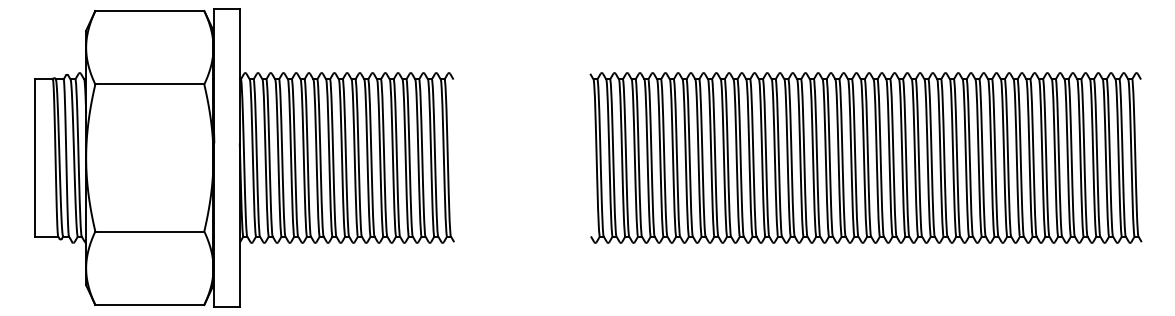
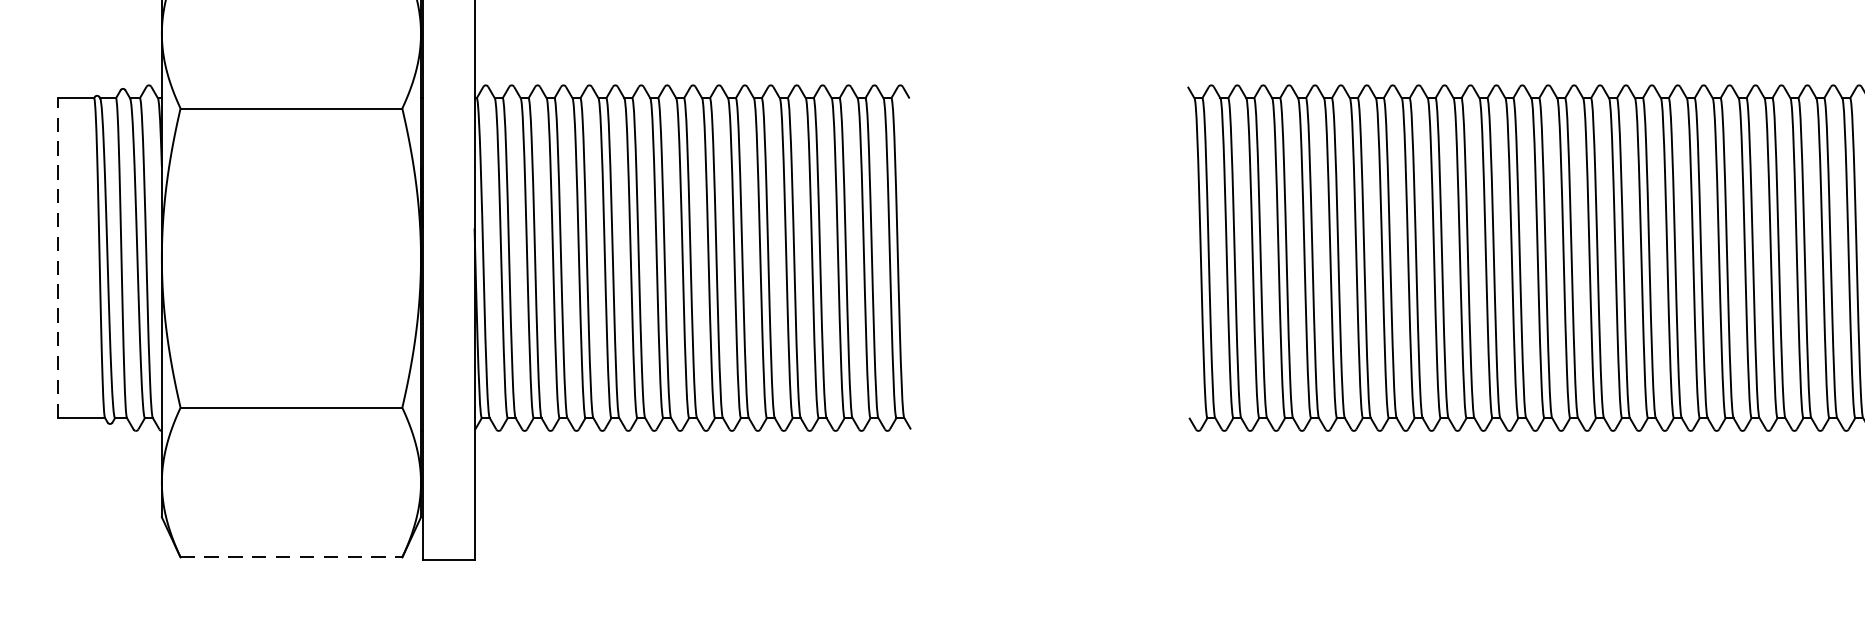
line: (35, 158) -> (58, 259), solid -> dashed
line: (150, 305) -> (292, 558), solid -> dashed

